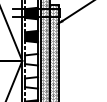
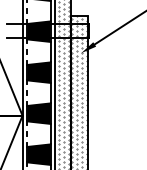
fill: (31, 59) -> (38, 113), added
fill: (31, 82) -> (38, 154), added

